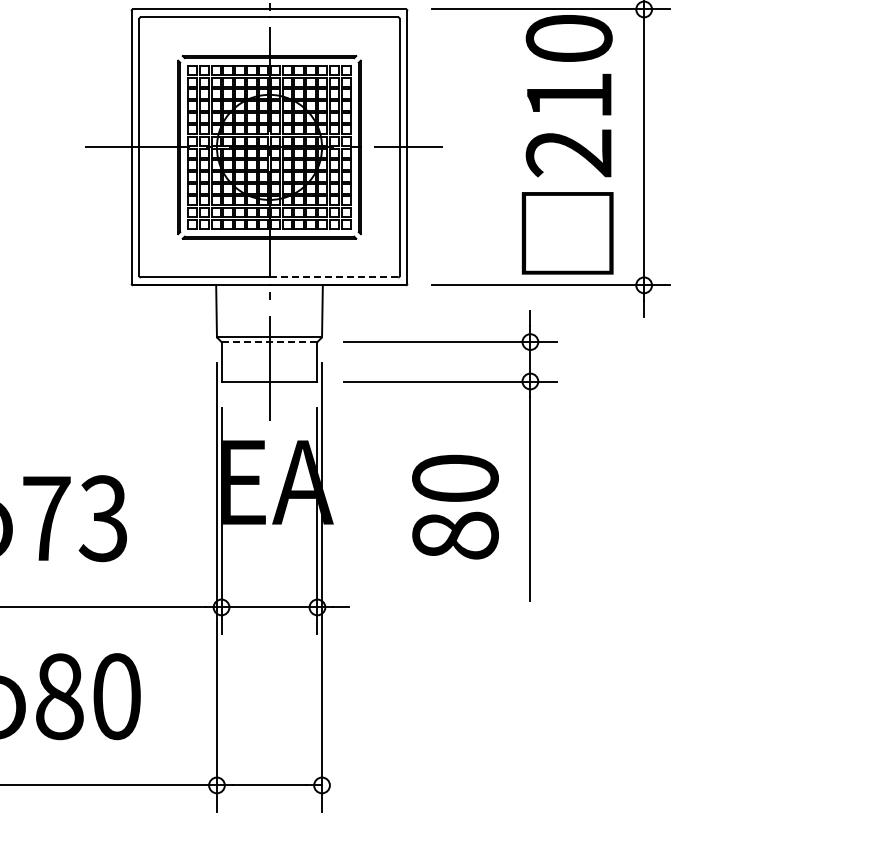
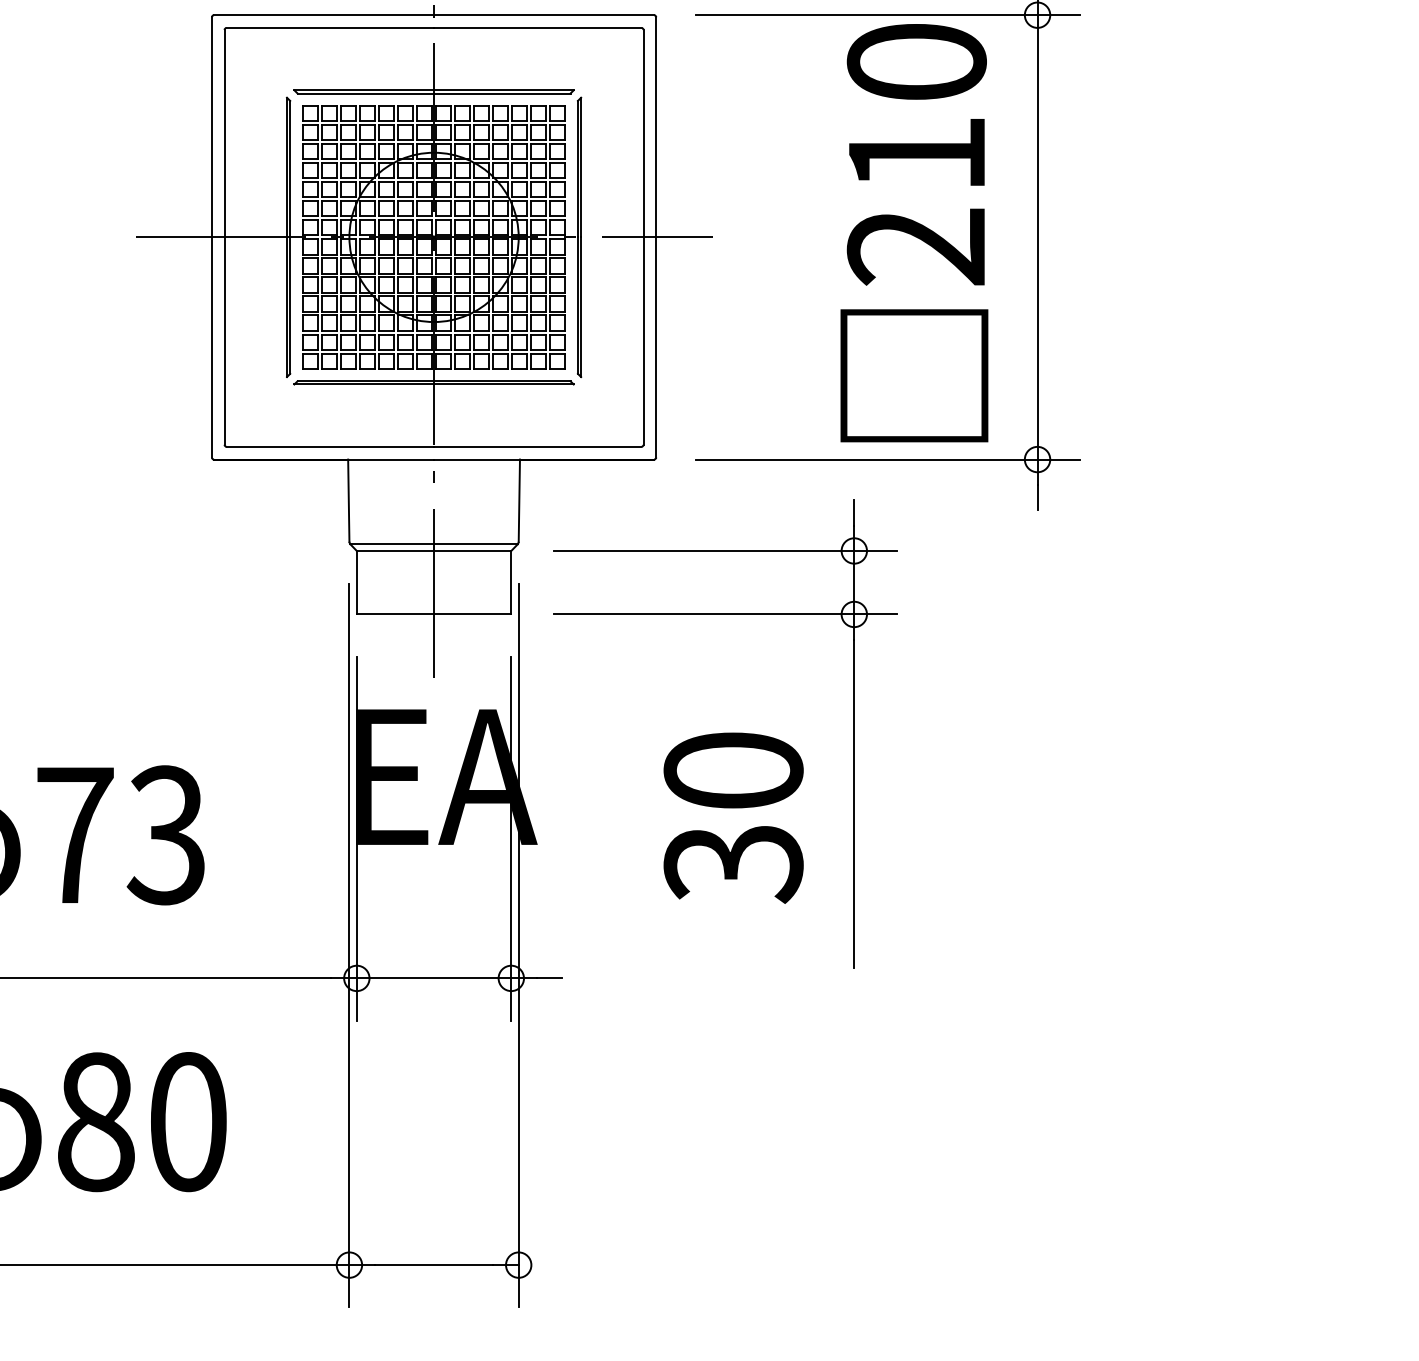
line: (334, 277) -> (538, 446), dashed -> solid
line: (269, 342) -> (434, 551), dashed -> solid
text: (455, 536) -> (733, 864), 80 -> 30

